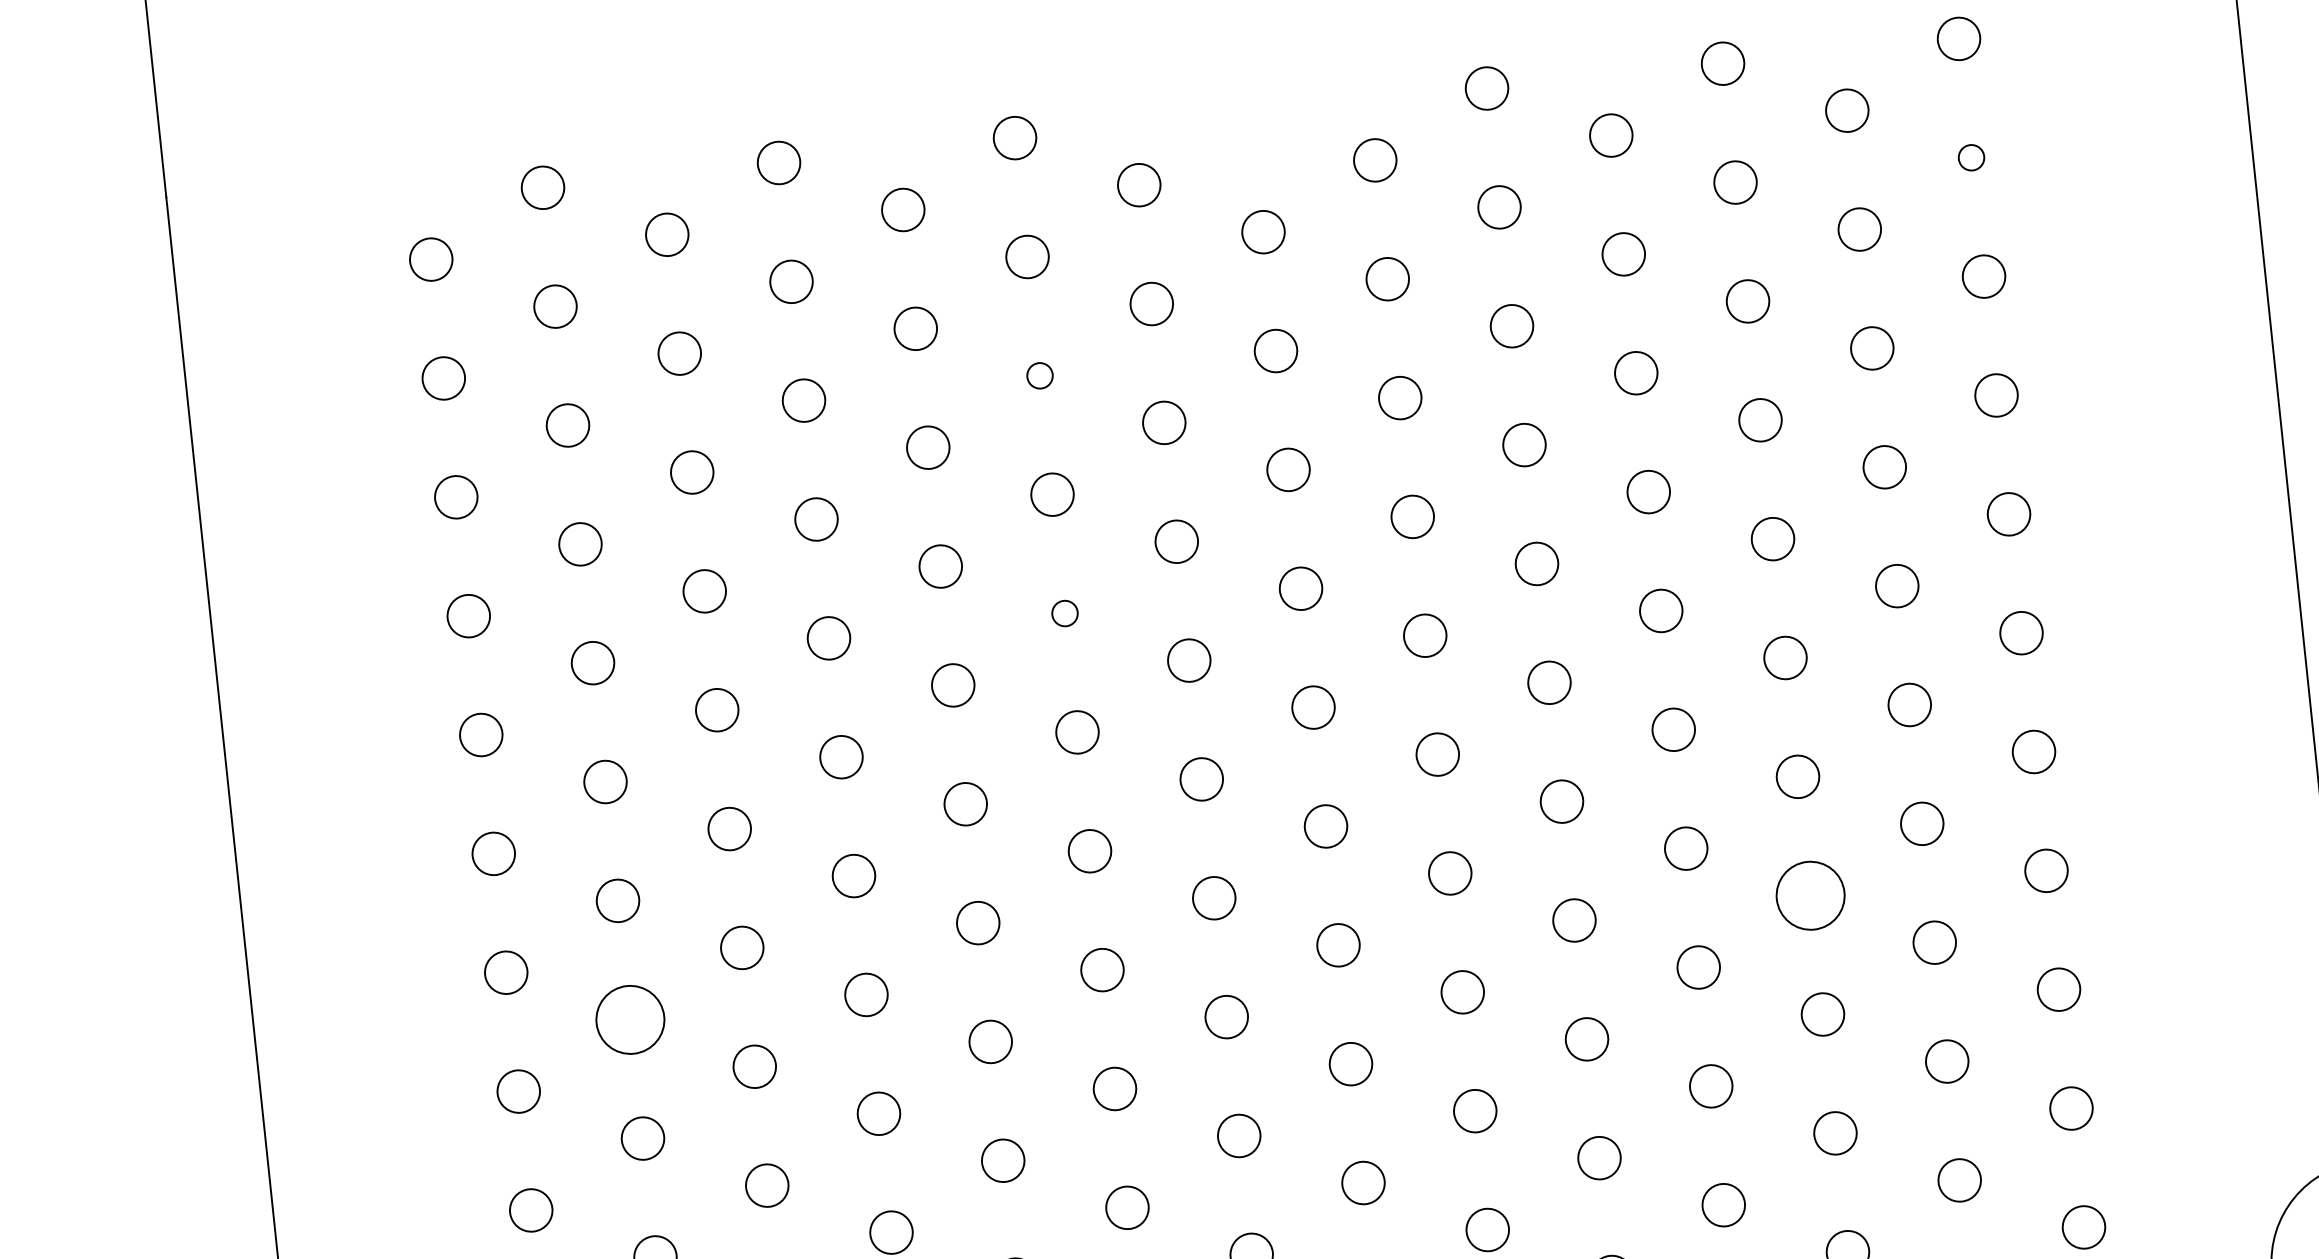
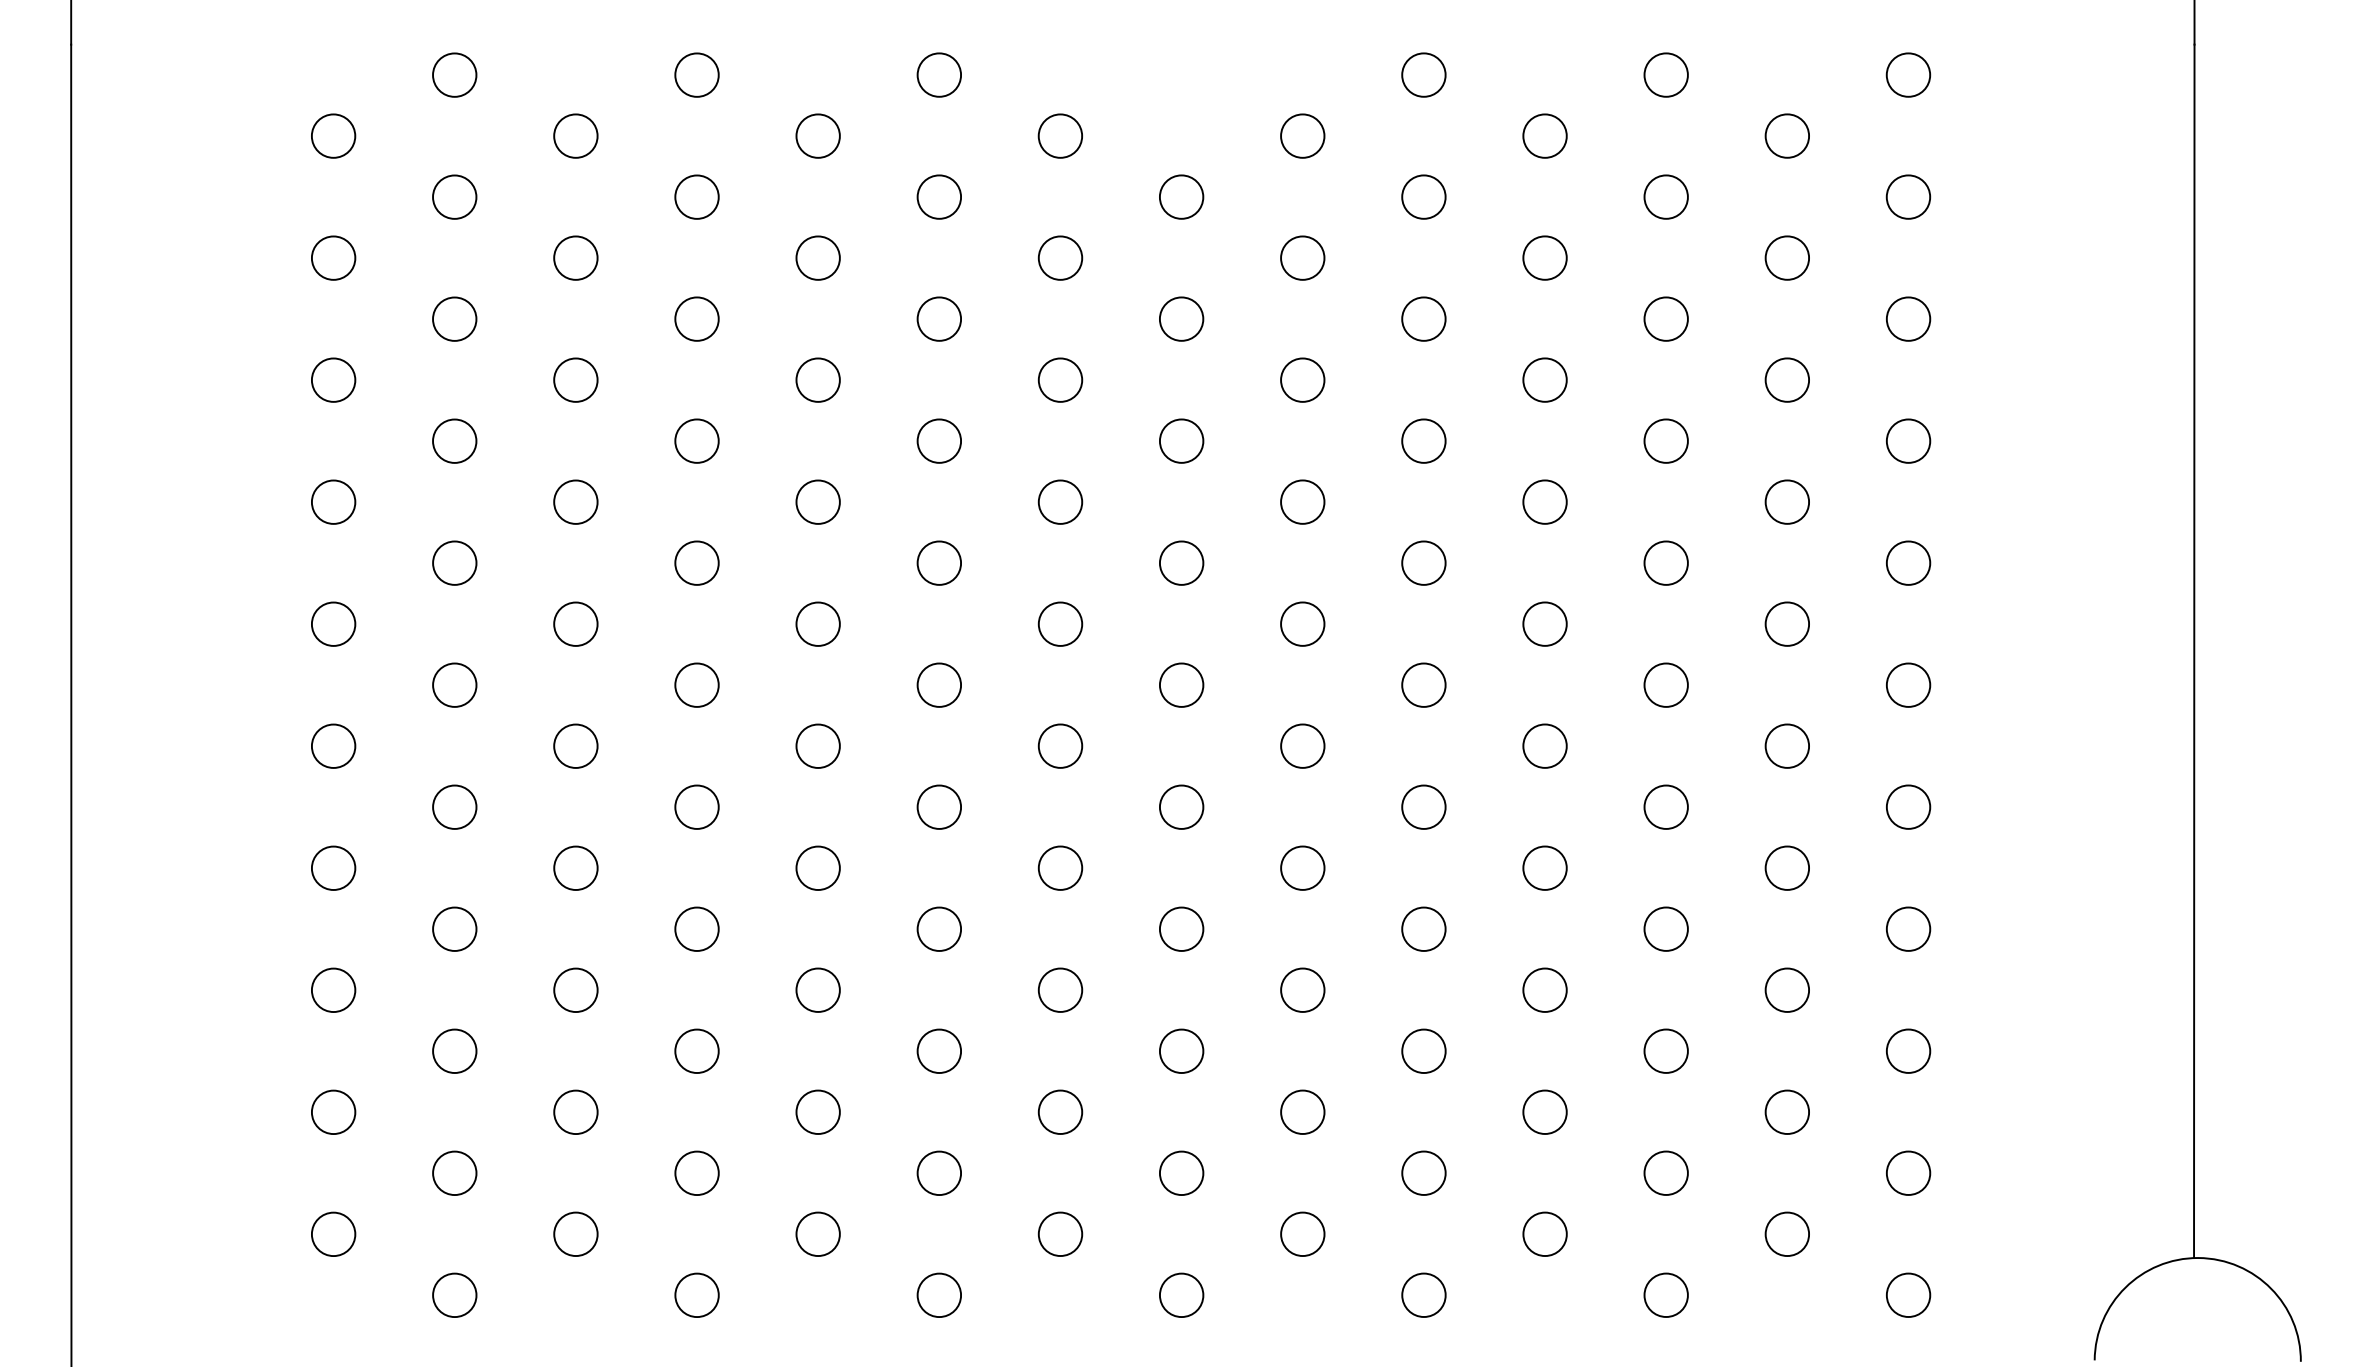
circle: (1971, 157) -> (1908, 196), size x1.67
circle: (1040, 375) -> (939, 318), size x1.67
circle: (1065, 612) -> (939, 562), size x1.67
circle: (1809, 895) -> (1665, 928), size x0.62
circle: (630, 1019) -> (454, 928), size x0.62

